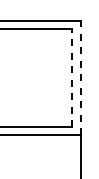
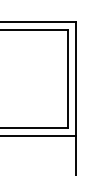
line: (80, 77) -> (76, 78), dashed -> solid
line: (72, 78) -> (68, 79), dashed -> solid

